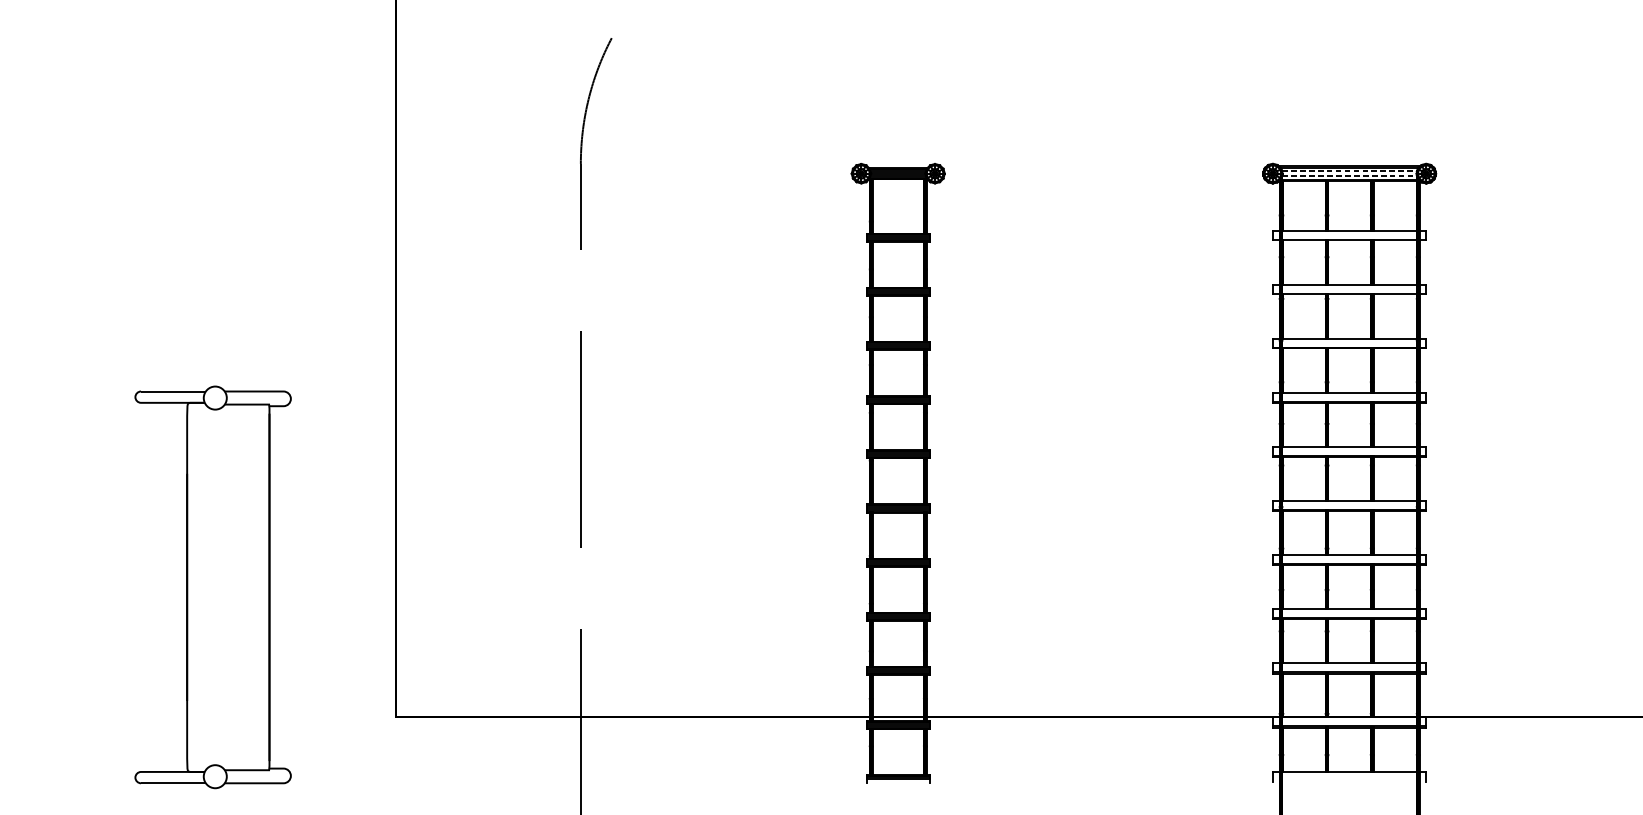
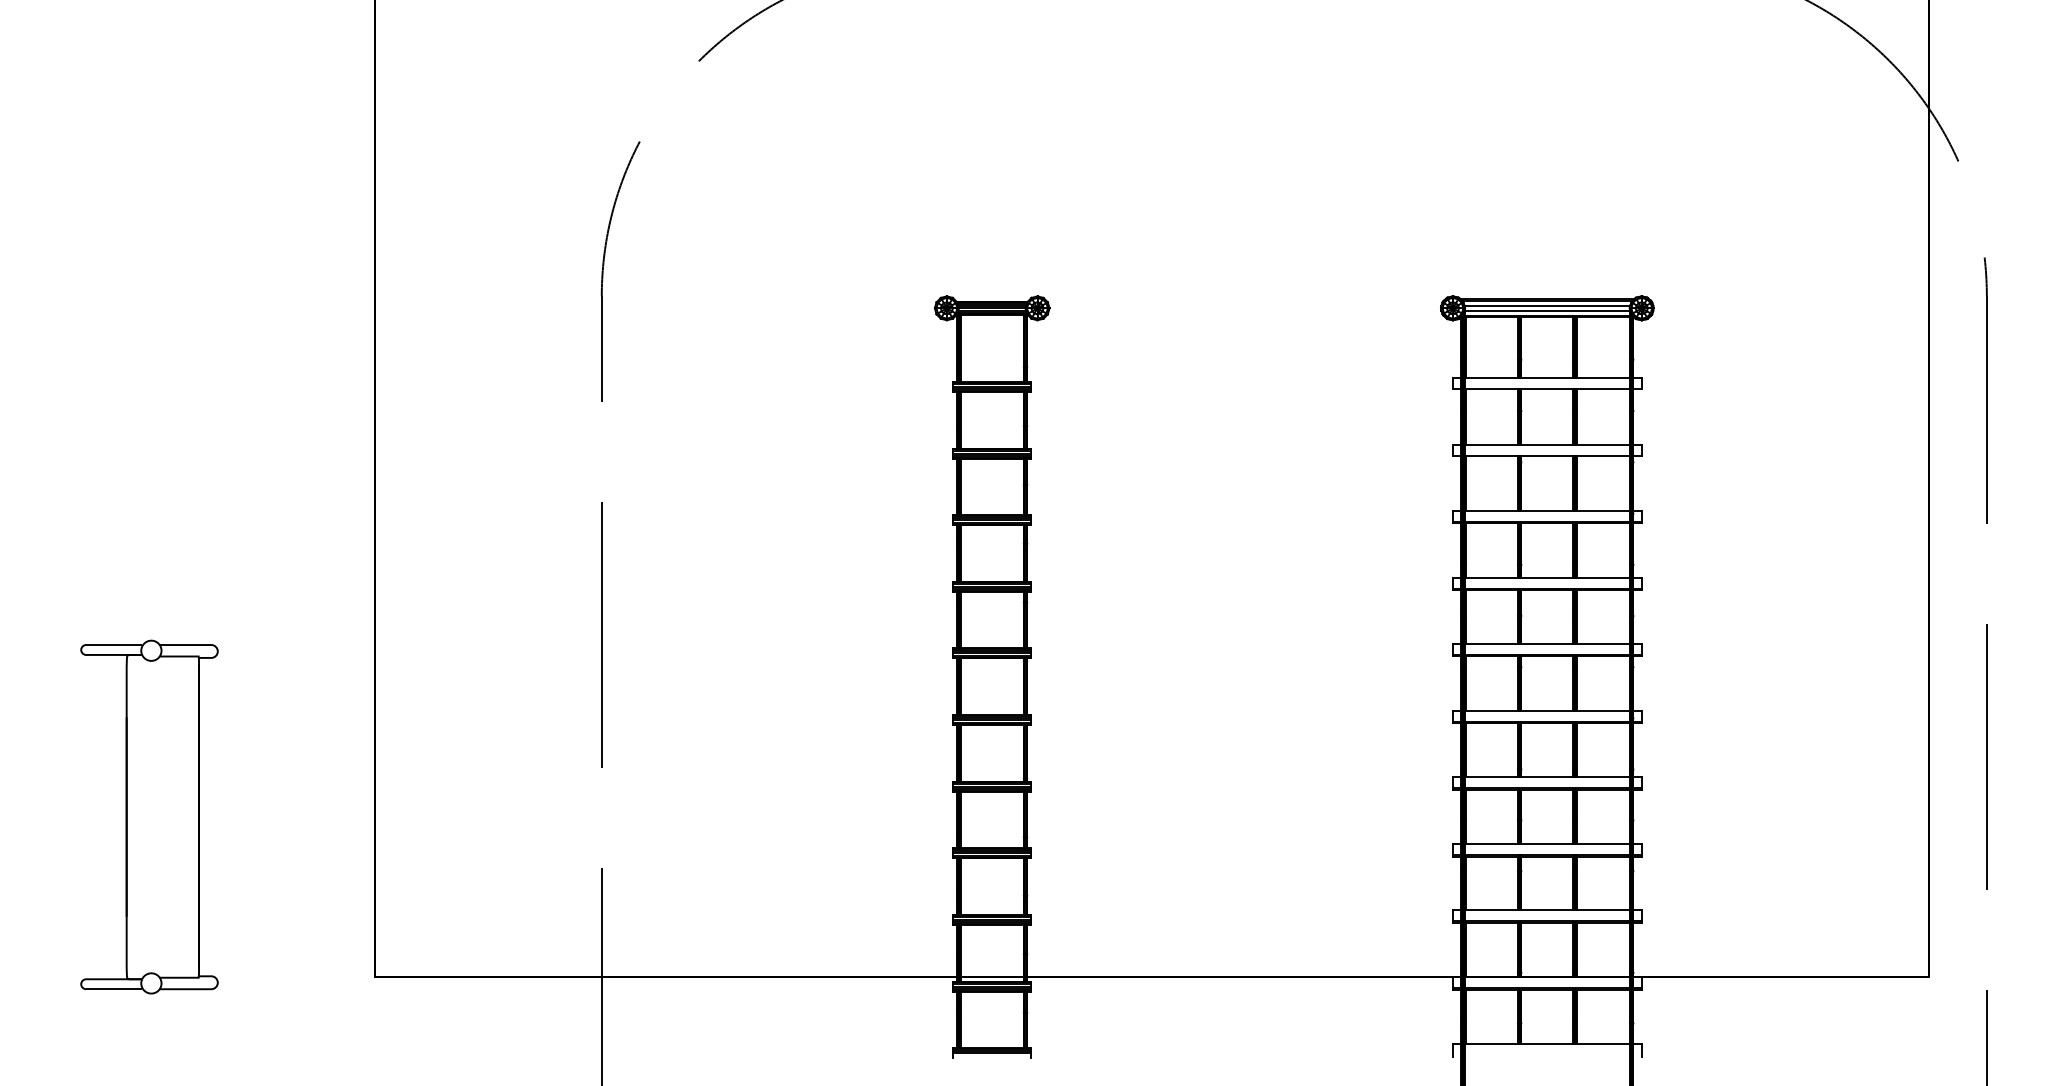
line: (1349, 171) -> (1547, 305), dashed -> solid
line: (1349, 176) -> (1547, 311), dashed -> solid
part: (213, 586) -> (149, 816), size x0.71

